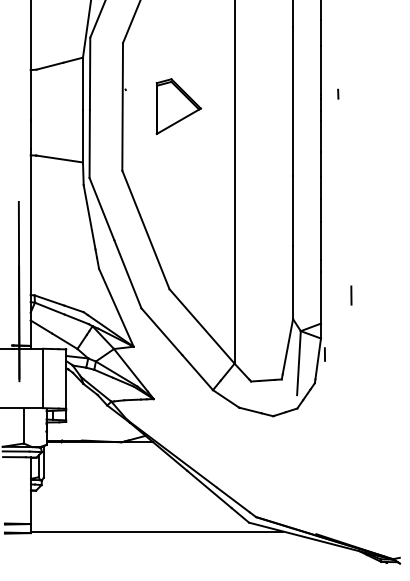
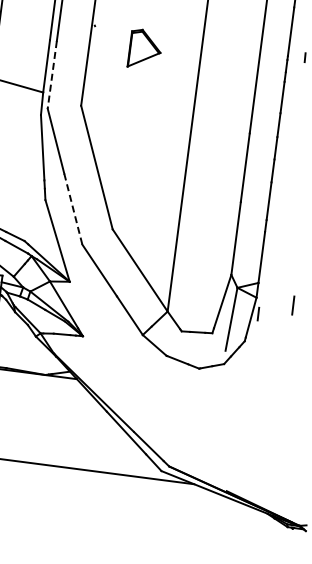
part: (178, 106) -> (145, 49), size x0.7
line: (89, 144) -> (51, 75), solid -> dashed
line: (127, 274) -> (72, 209), solid -> dashed
line: (351, 295) -> (293, 305), moved

